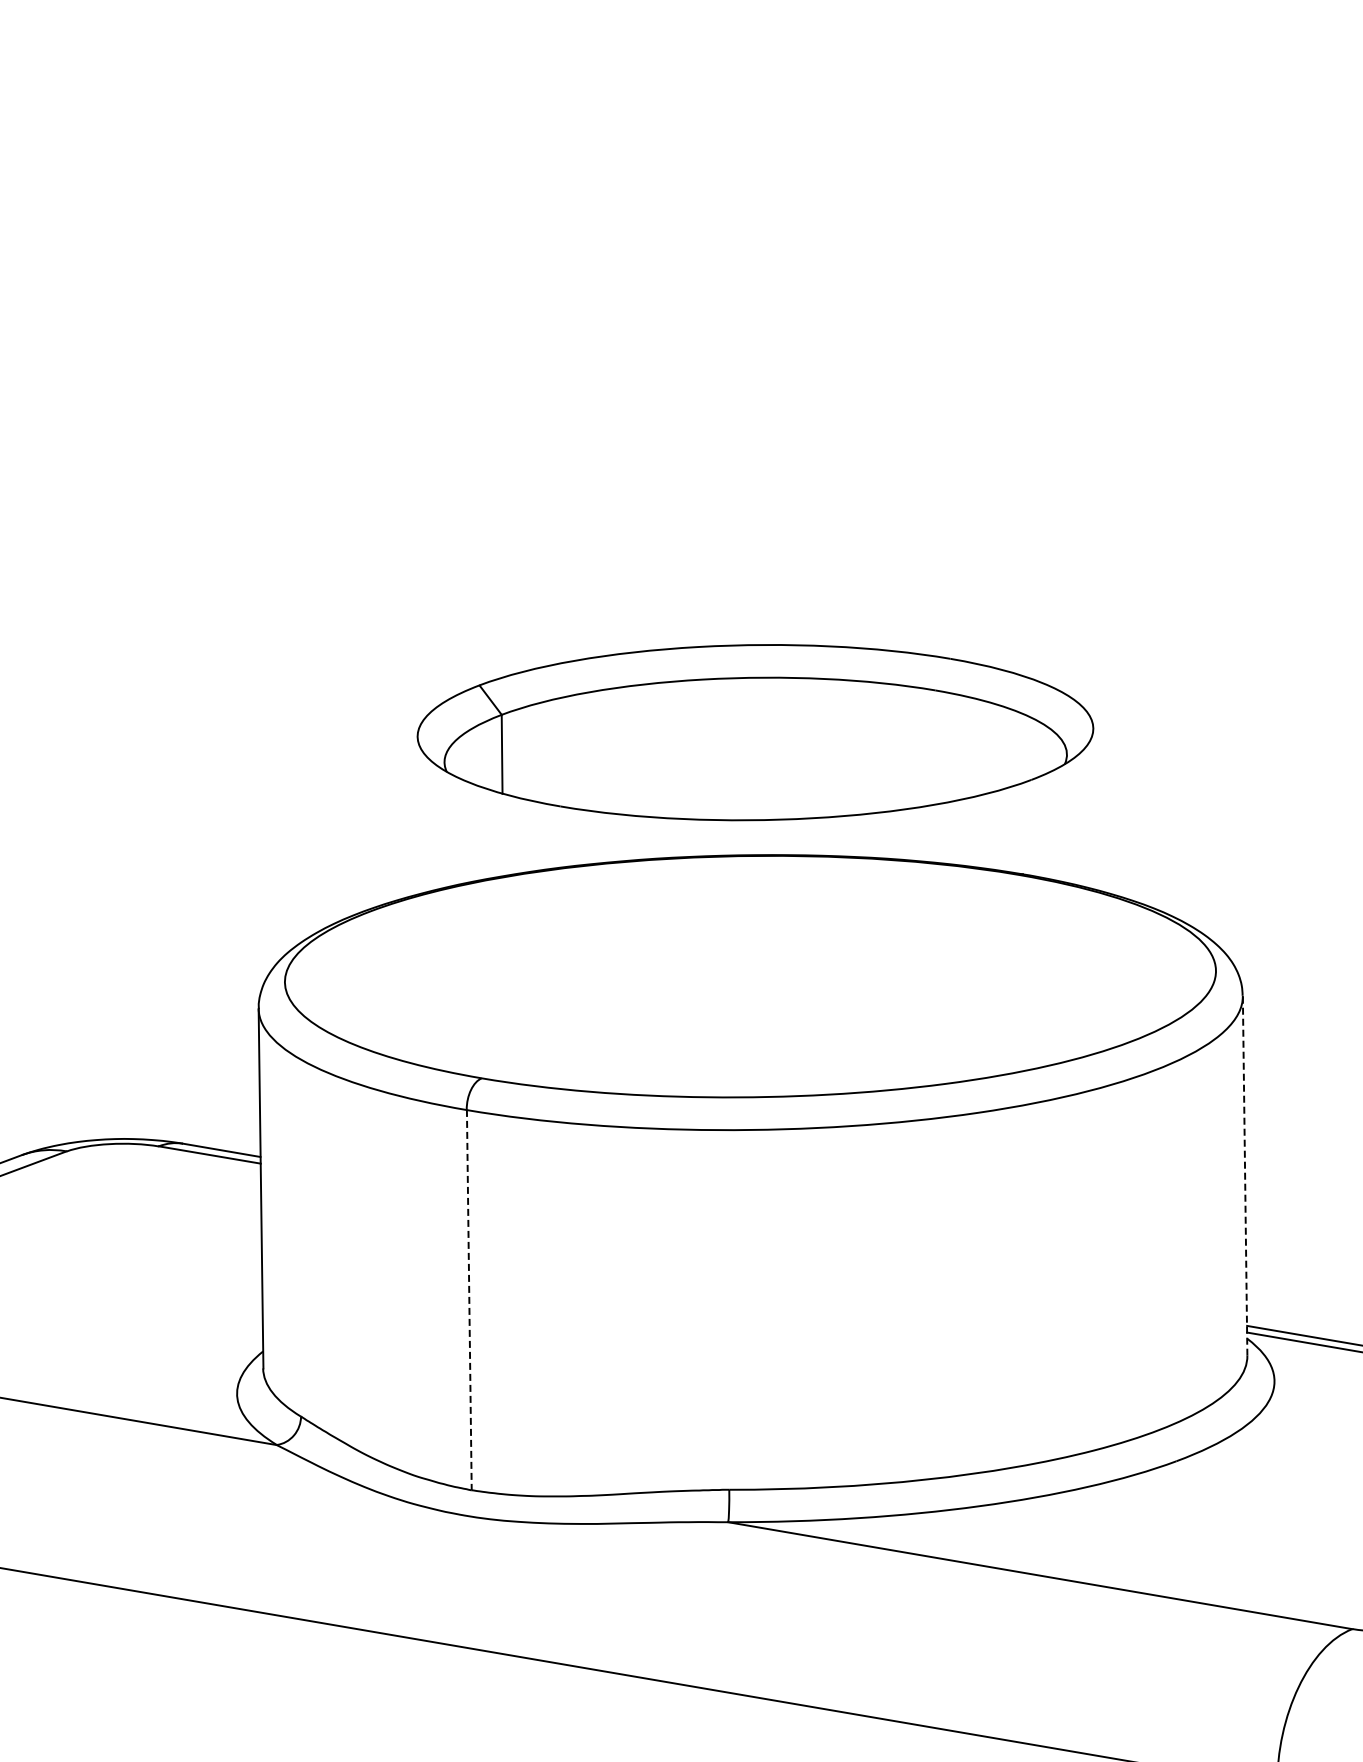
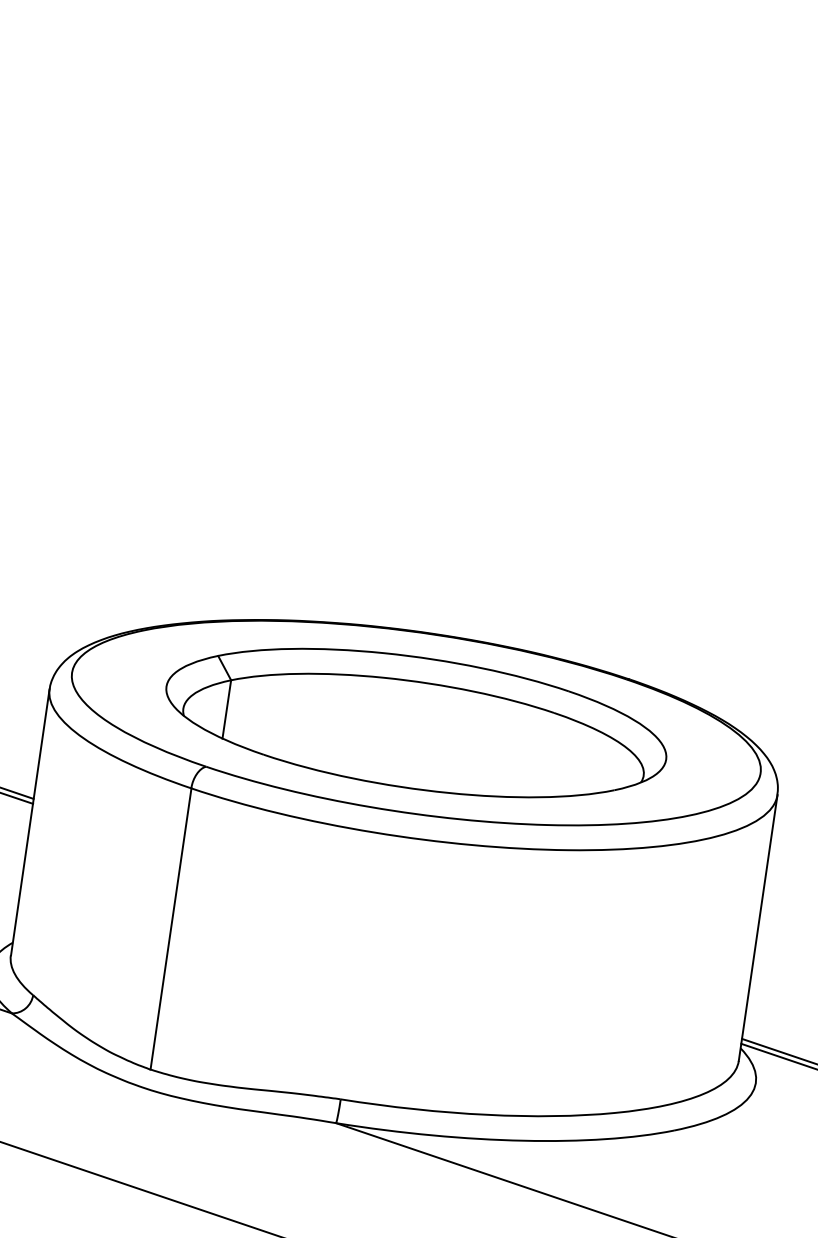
part: (755, 732) -> (416, 722), moved
line: (1245, 1175) -> (758, 927), dashed -> solid
line: (469, 1300) -> (171, 929), dashed -> solid

